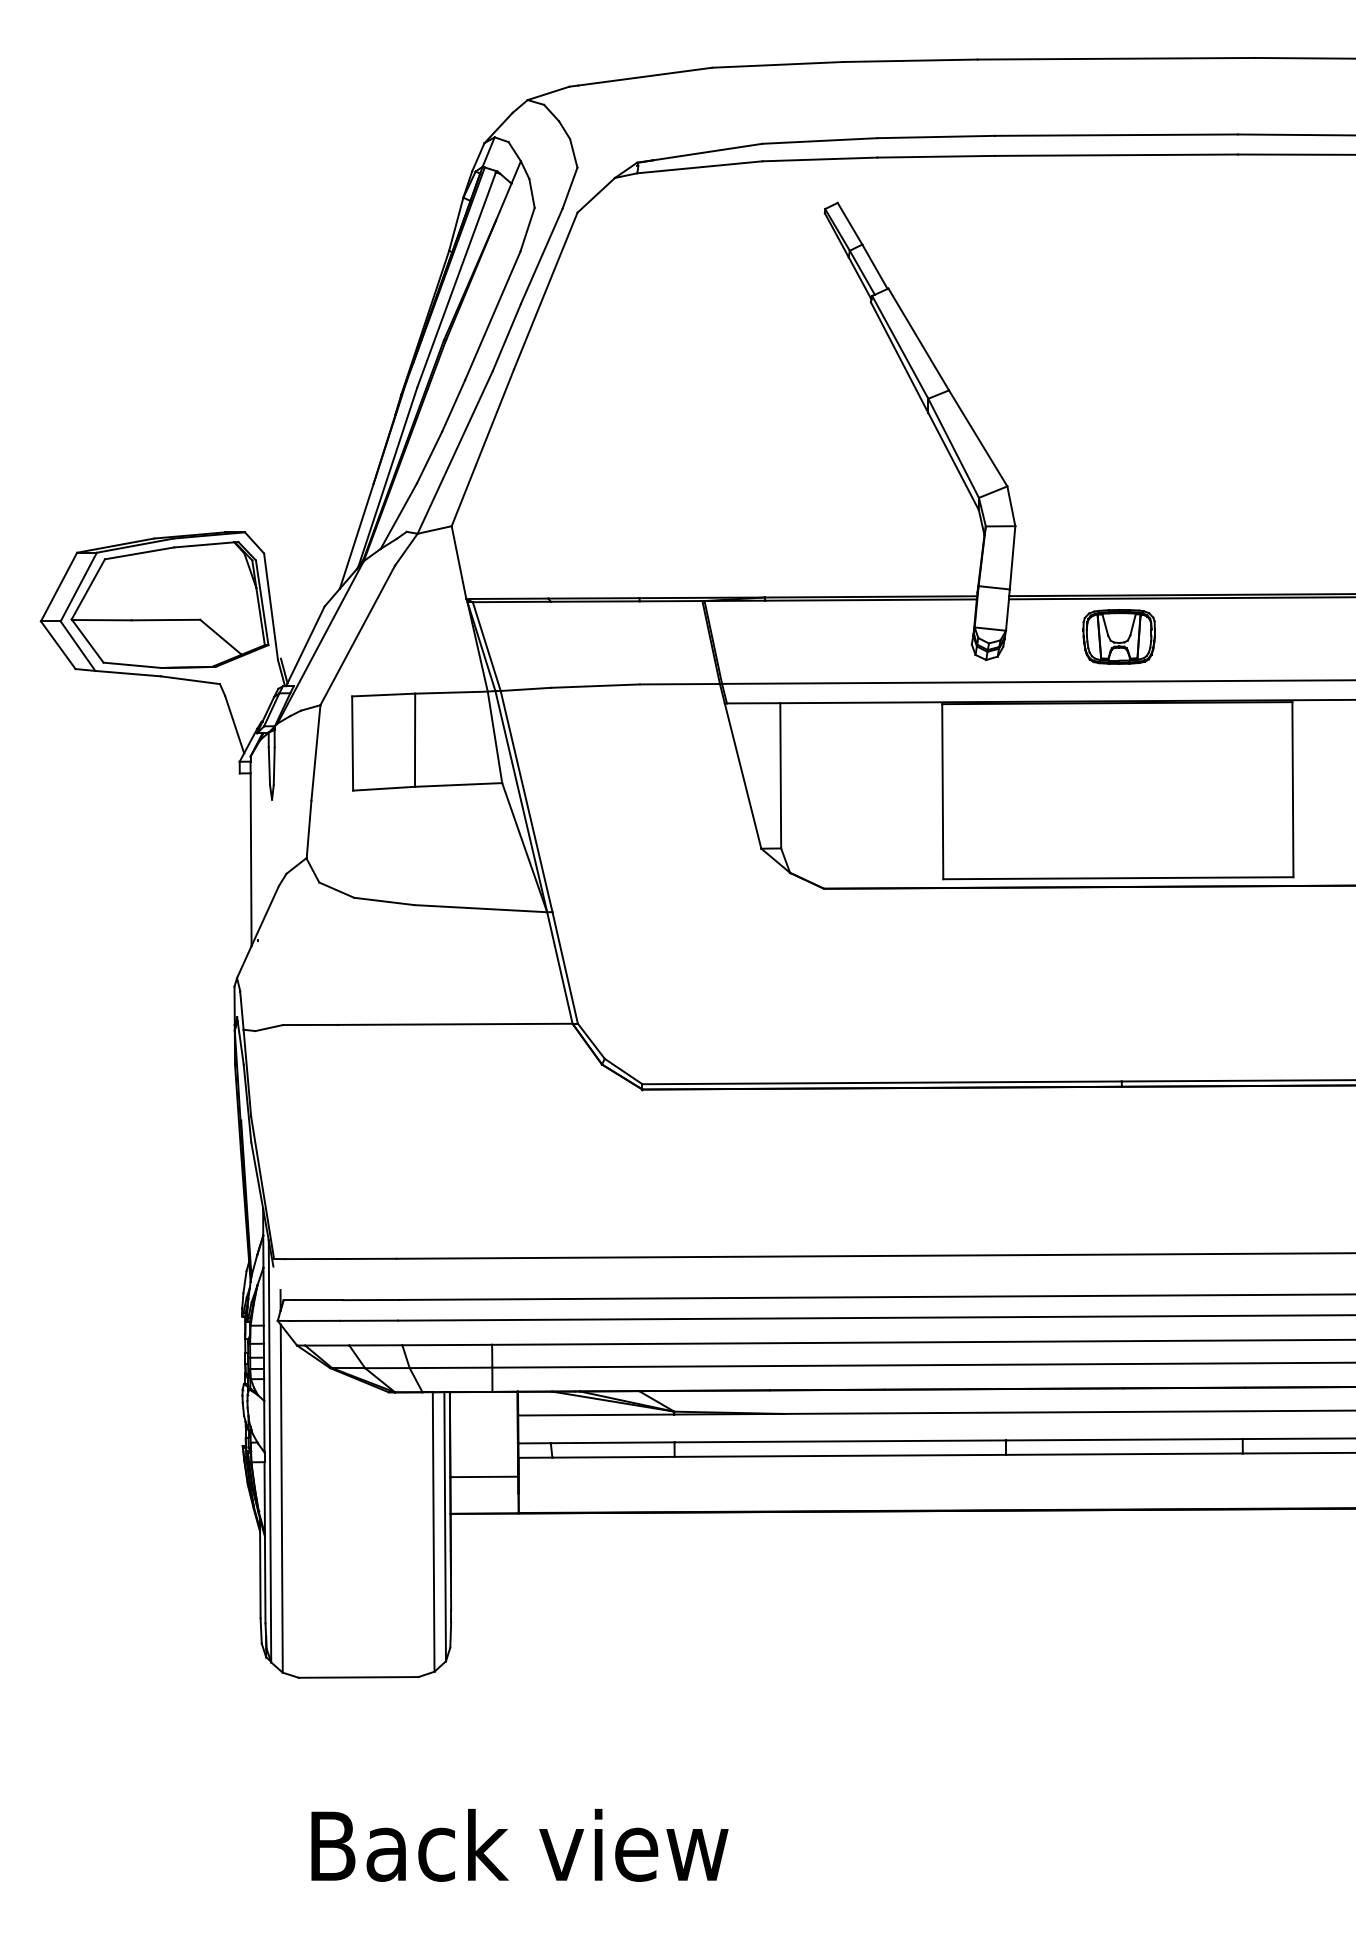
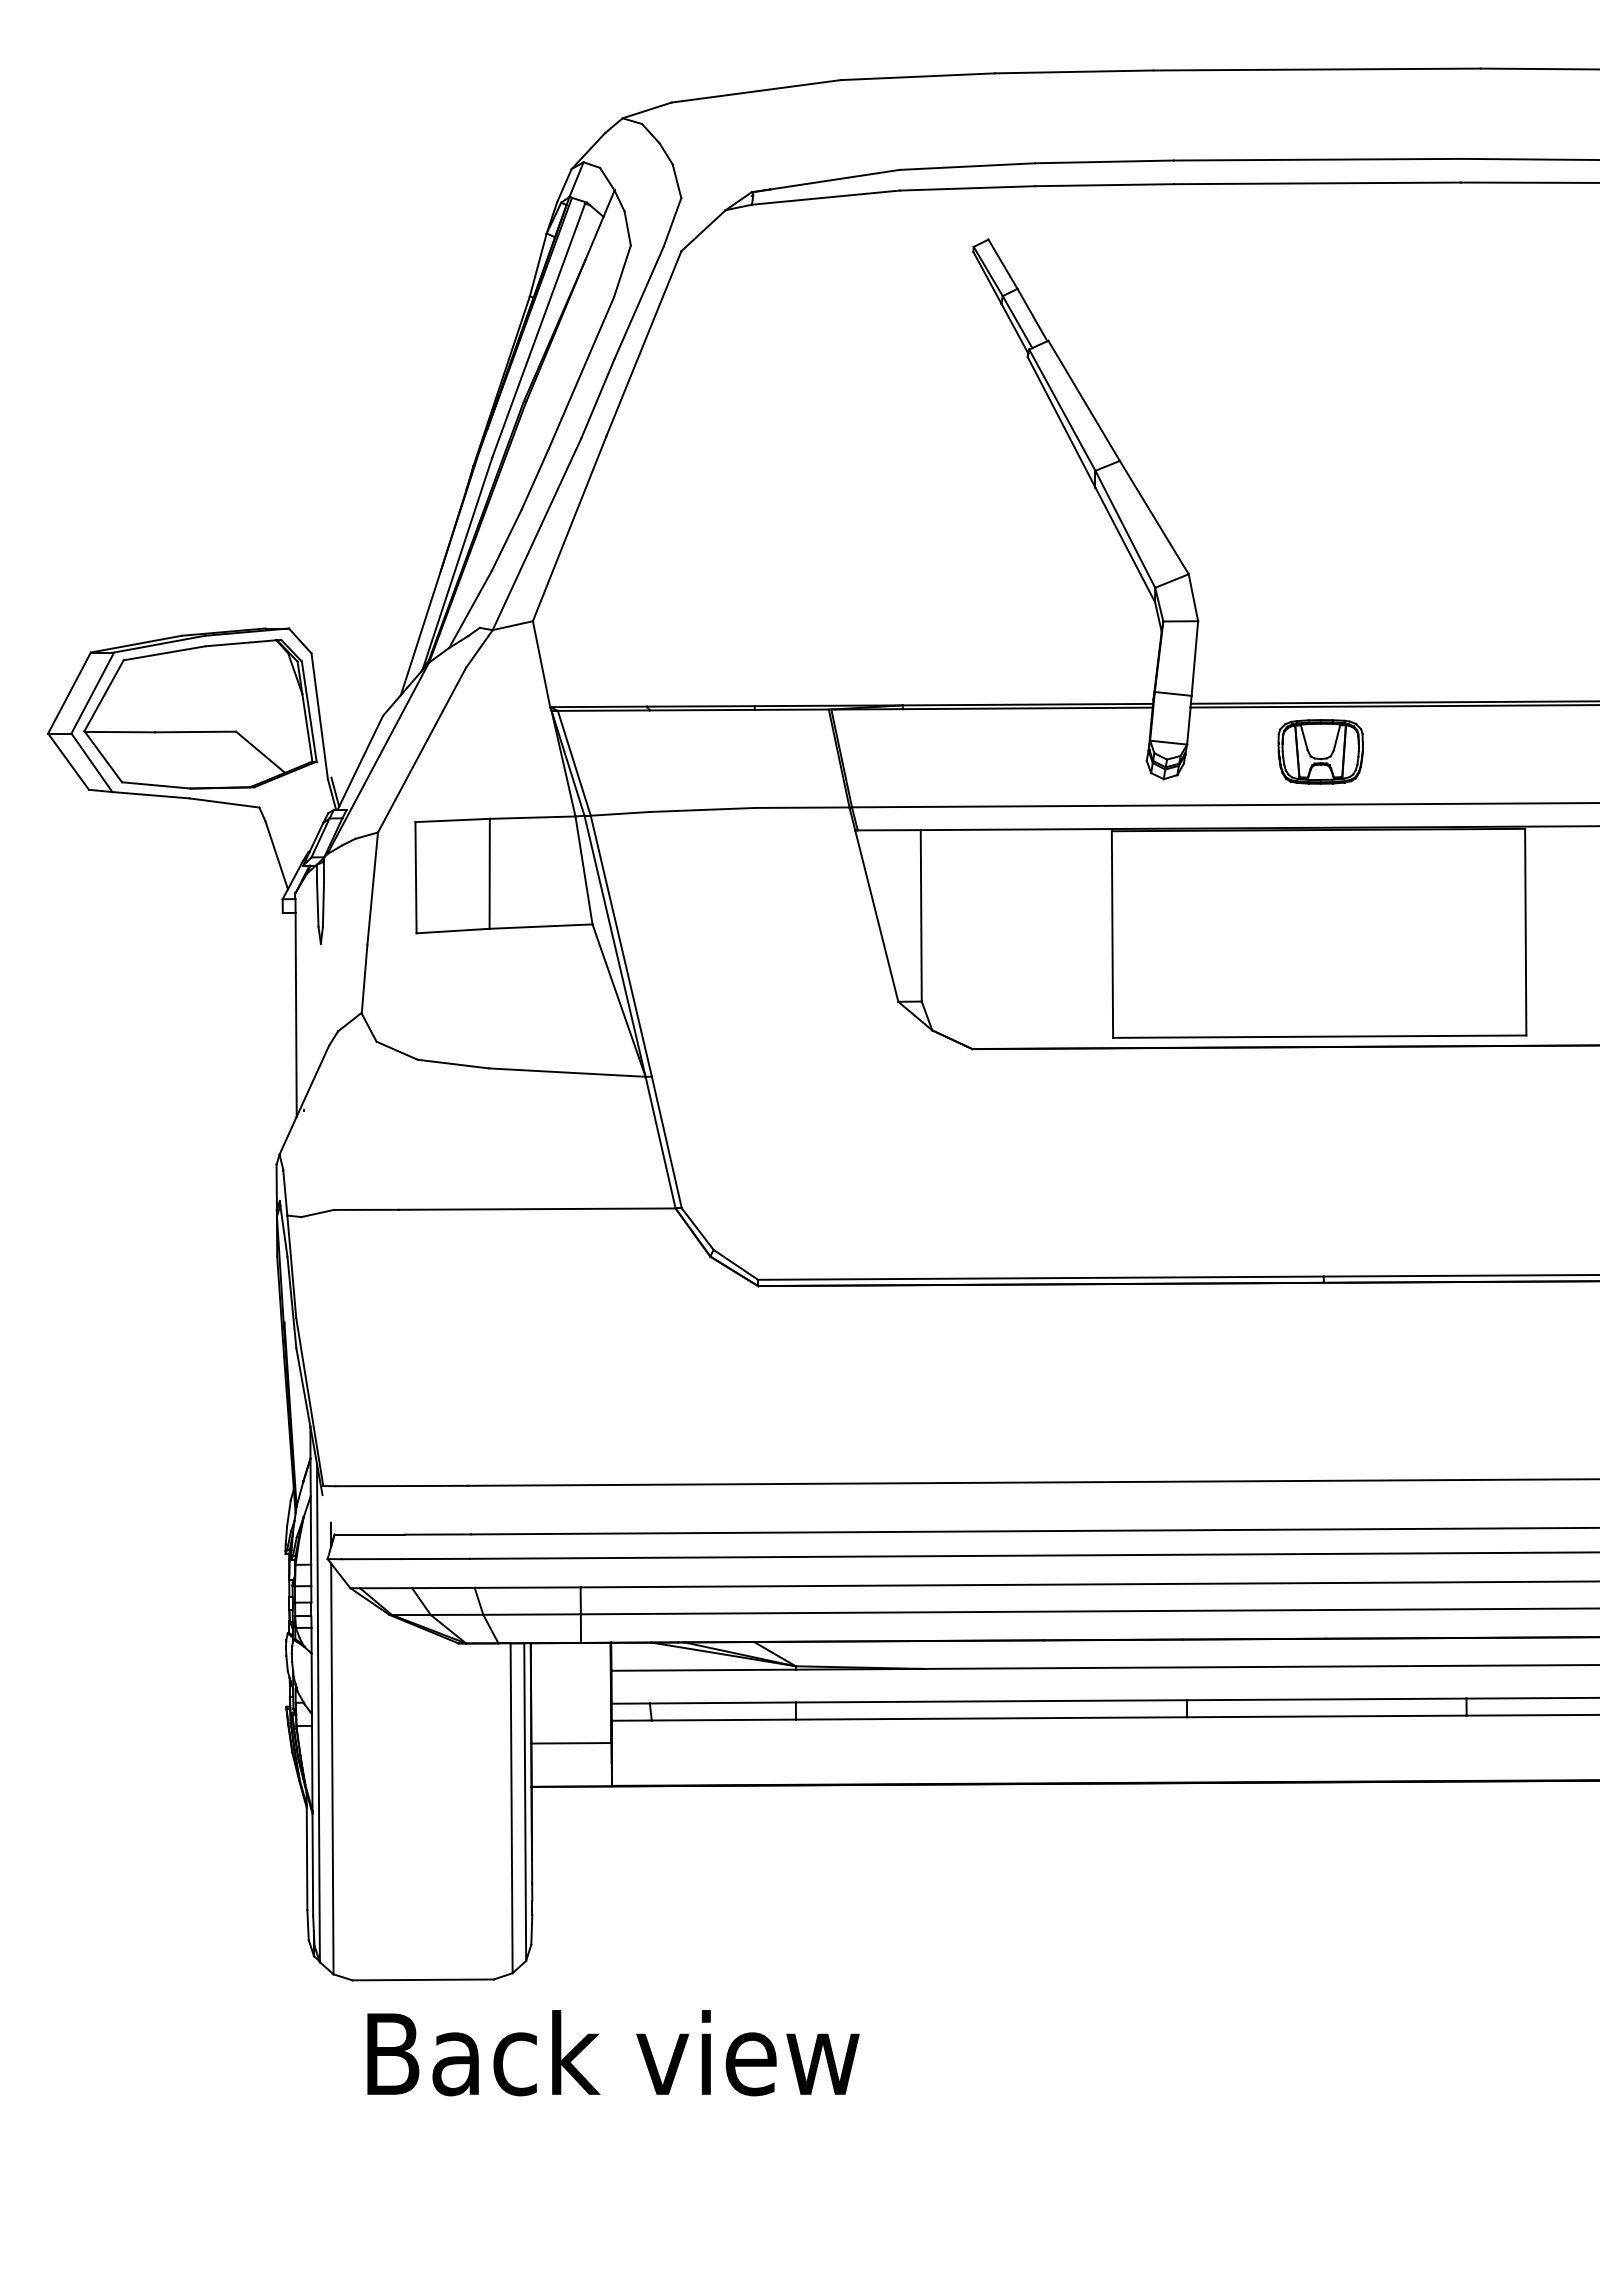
text: (519, 1845) -> (613, 2053), moved

